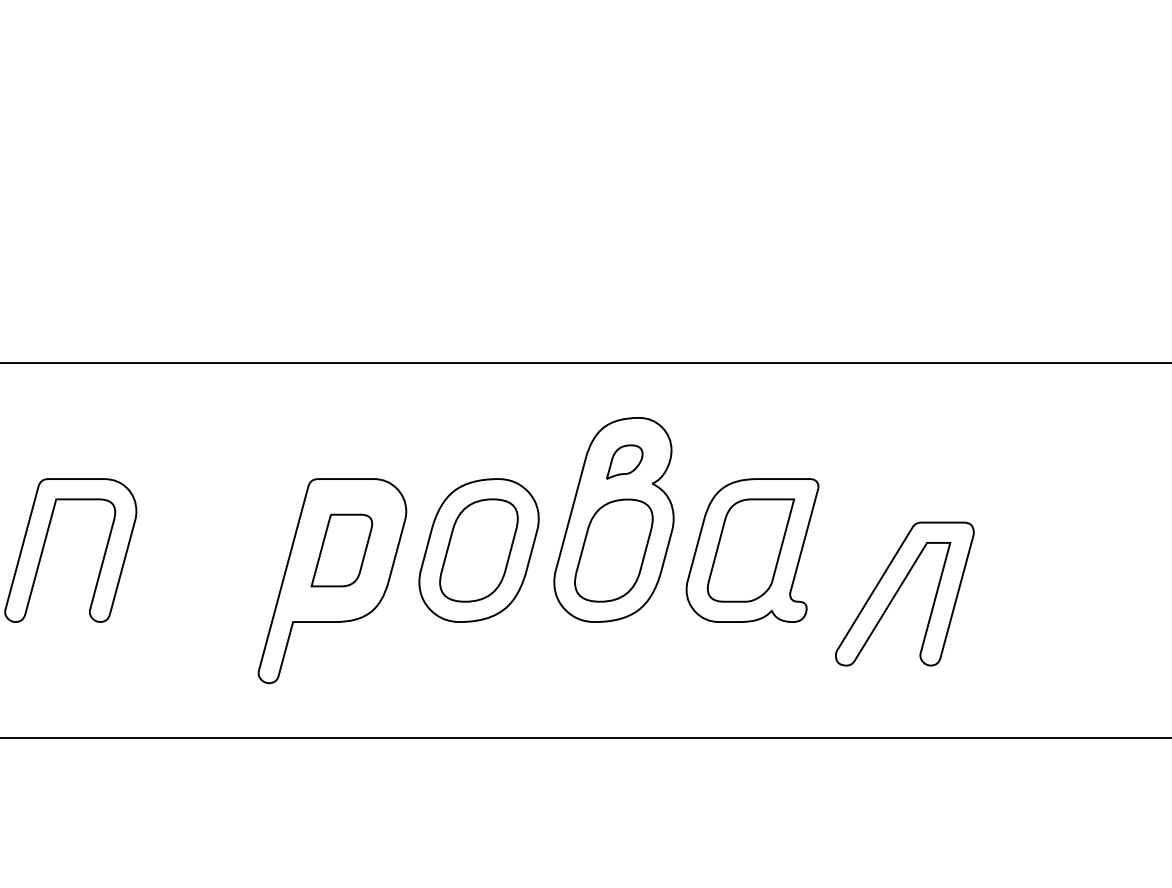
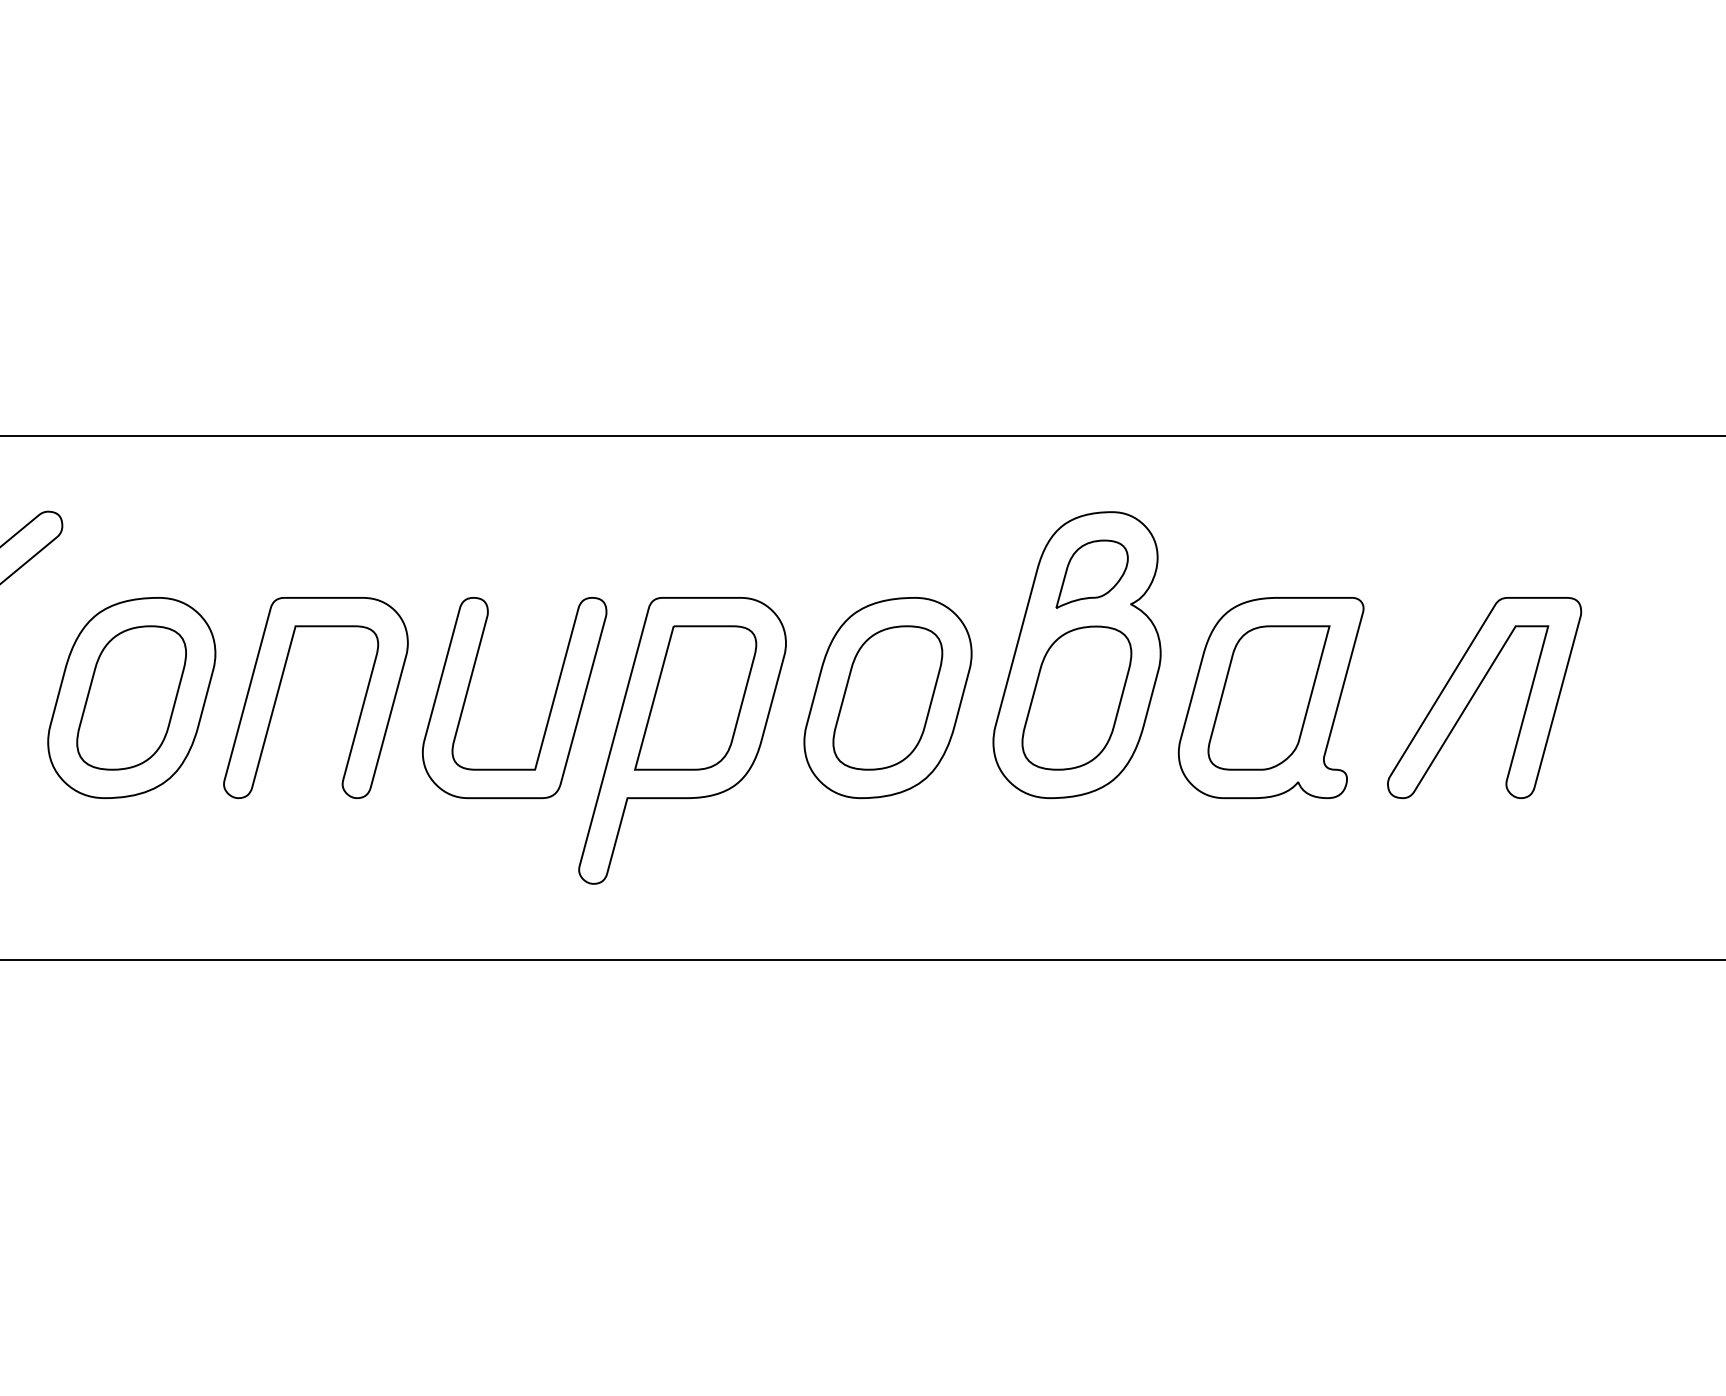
part: (624, 461) -> (1091, 573), size x1.43
part: (341, 550) -> (695, 697), size x1.43
part: (237, 560) -> (549, 711), added
part: (899, 590) -> (1476, 692), moved

